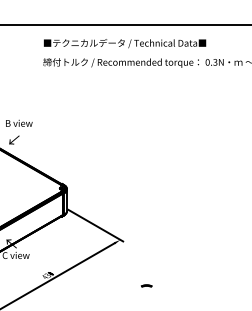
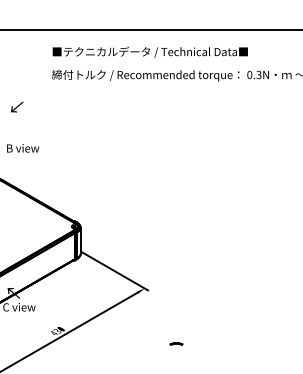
text: (14, 139) -> (17, 106), moved

